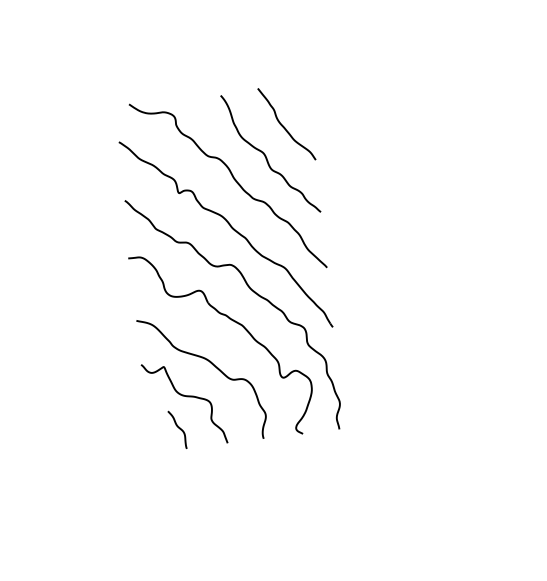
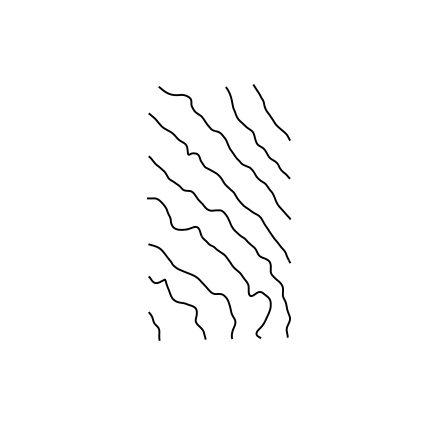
curve: (177, 428) -> (154, 325), moved

